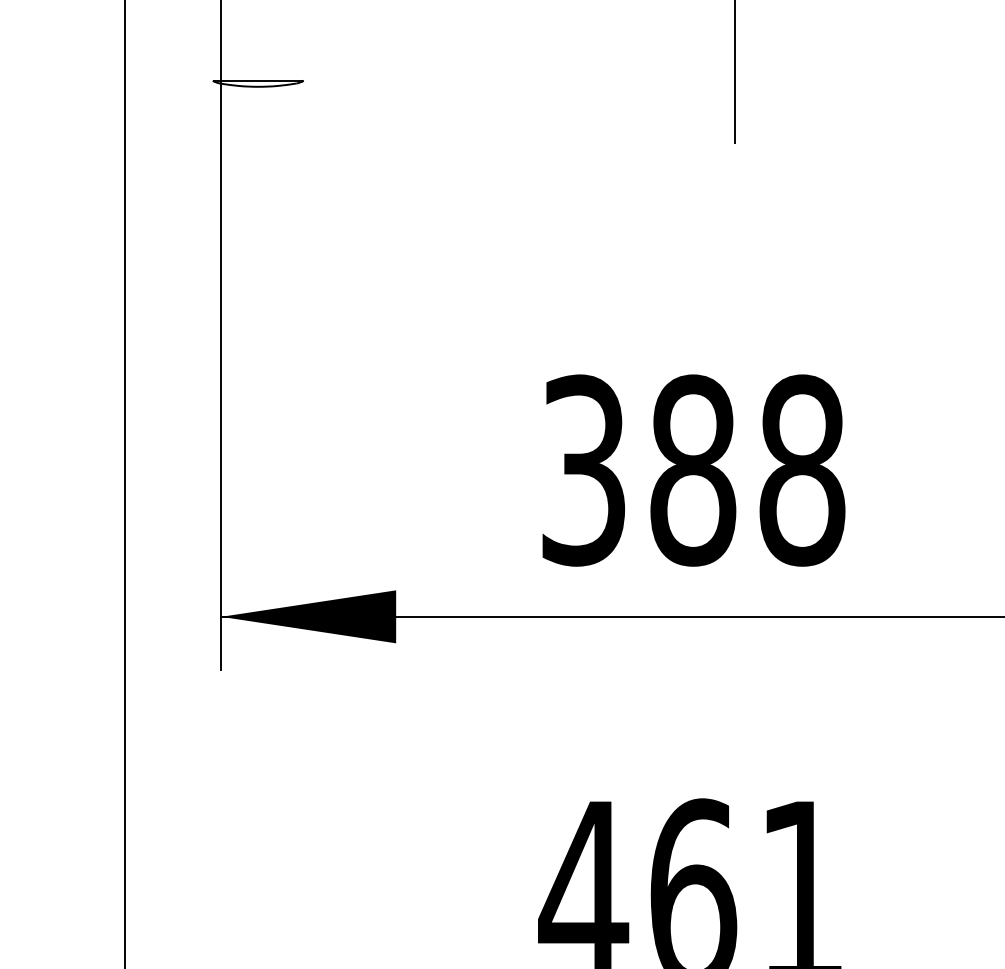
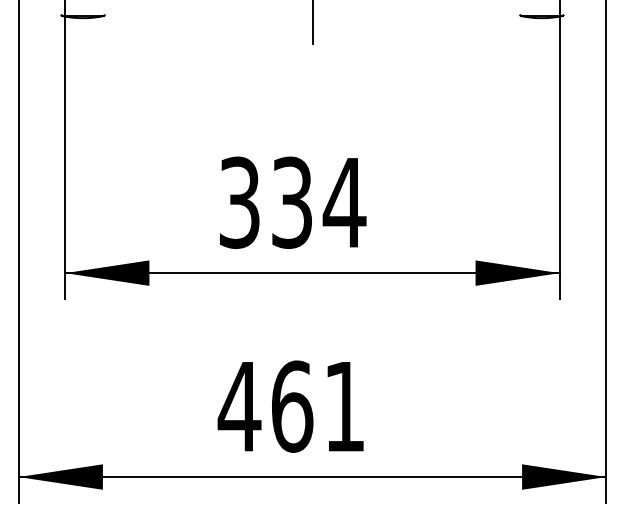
text: (747, 469) -> (318, 202), 388 -> 334

